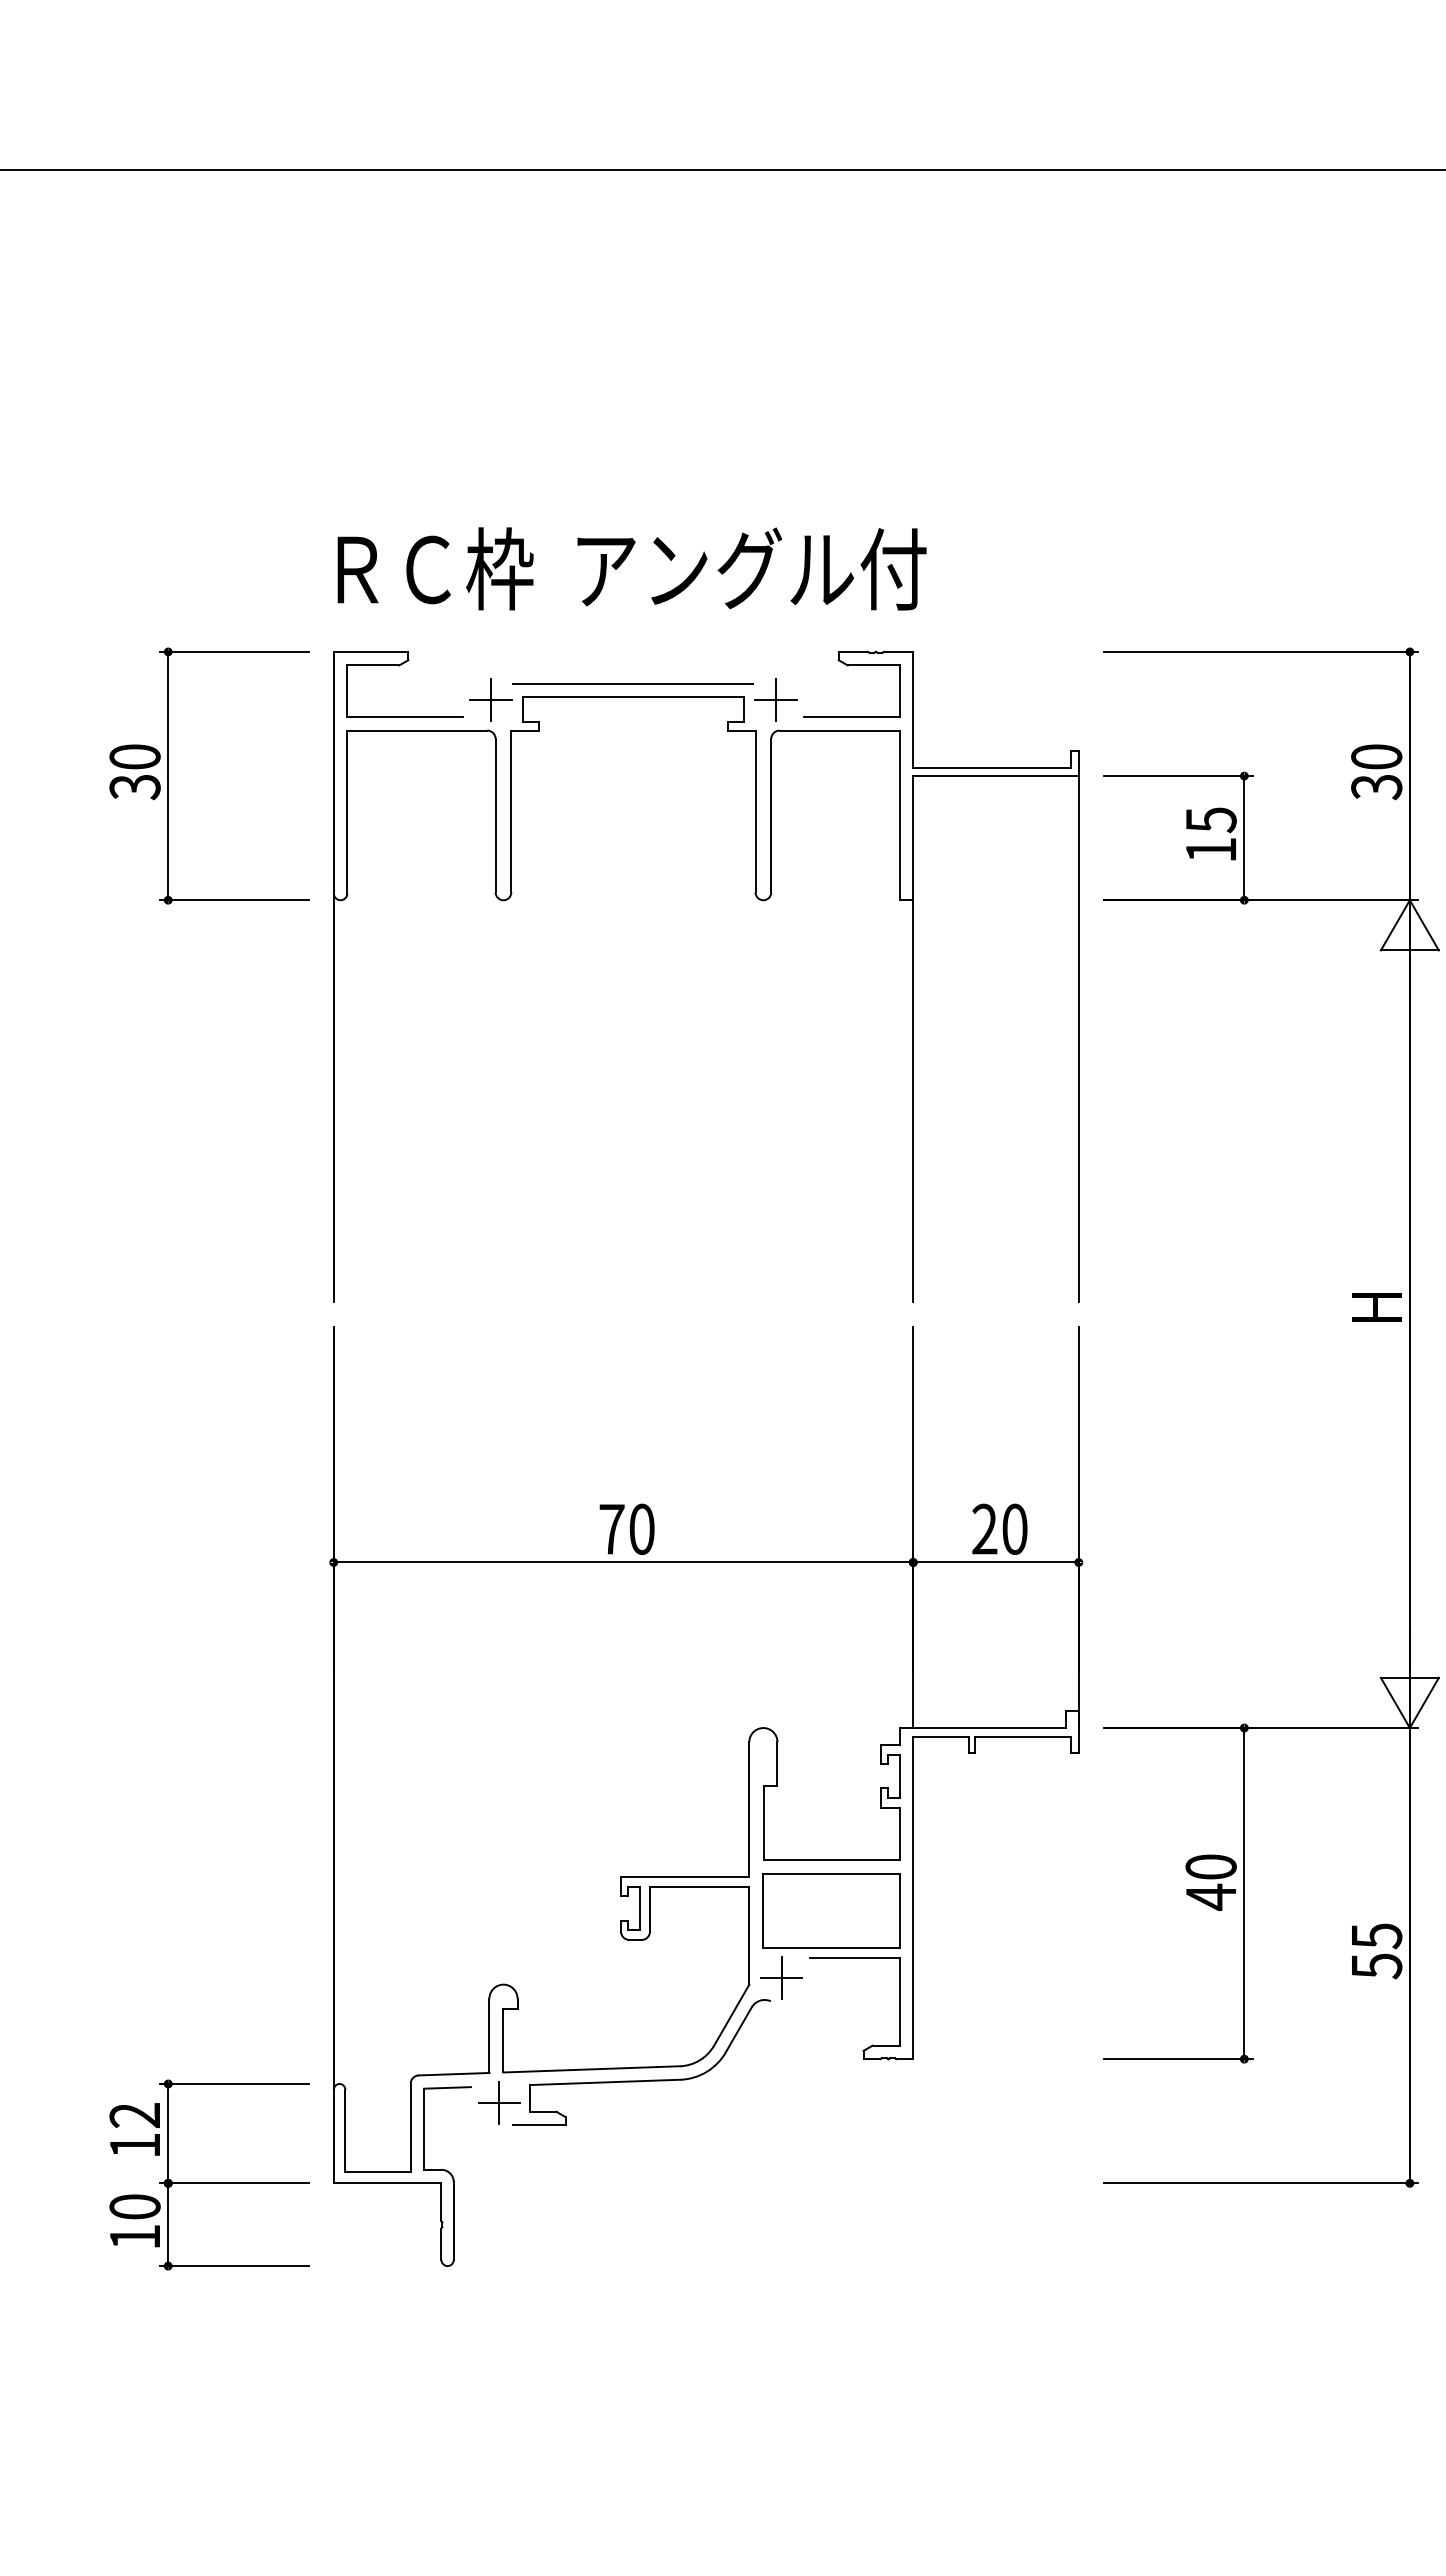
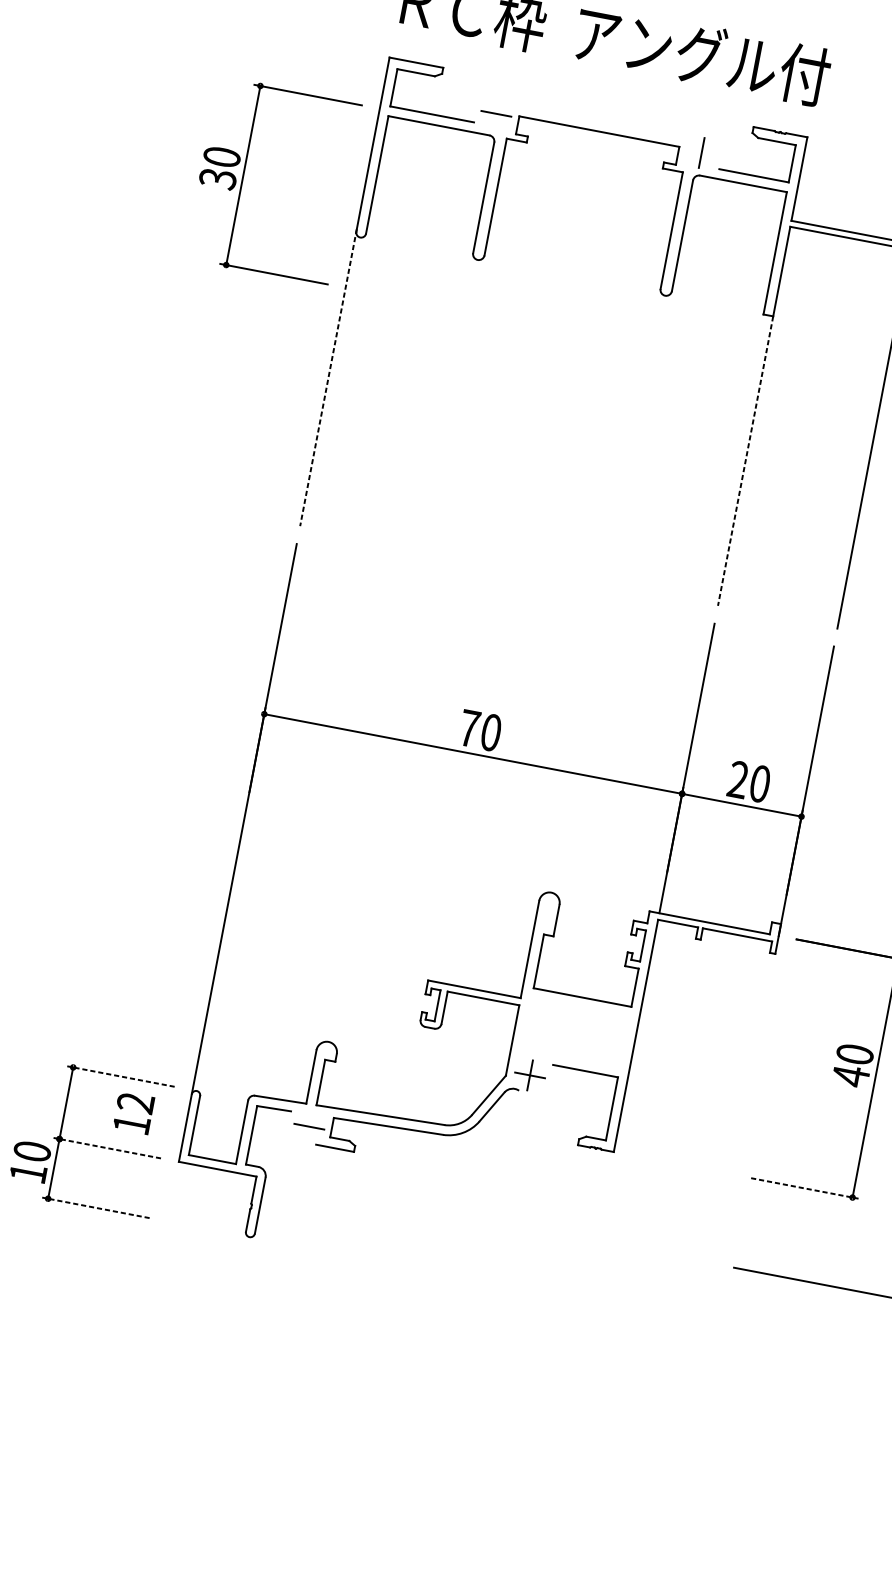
line: (633, 684) -> (601, 122), removed
line: (491, 699) -> (496, 113), removed
line: (775, 699) -> (701, 152), removed
part: (168, 775) -> (243, 175), moved
line: (333, 1095) -> (328, 377), solid -> dashed
line: (913, 1101) -> (745, 461), solid -> dashed
part: (831, 1910) -> (575, 1033), removed
line: (1178, 2059) -> (805, 1188), solid -> dashed
line: (233, 2083) -> (120, 1076), solid -> dashed
line: (499, 2102) -> (309, 1126), removed
text: (134, 2129) -> (133, 1112), moved
line: (233, 2183) -> (106, 1148), solid -> dashed
line: (233, 2266) -> (95, 1208), solid -> dashed

